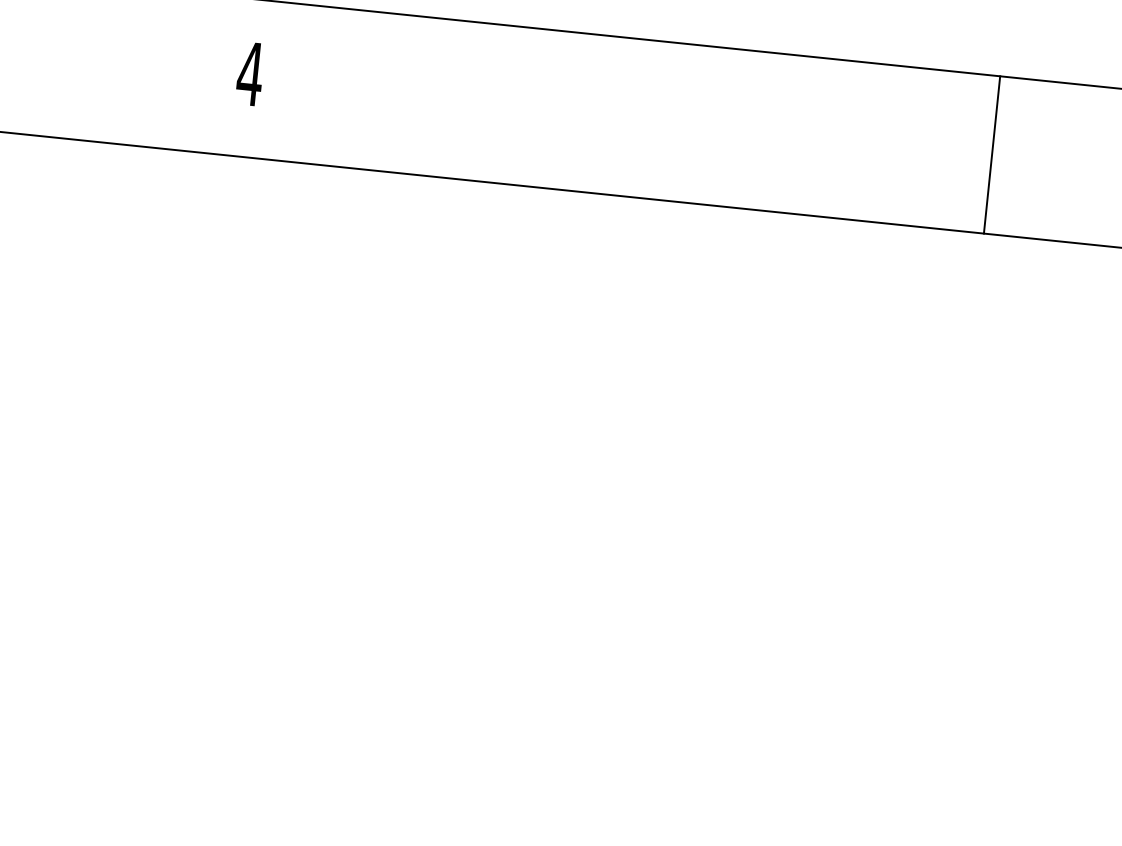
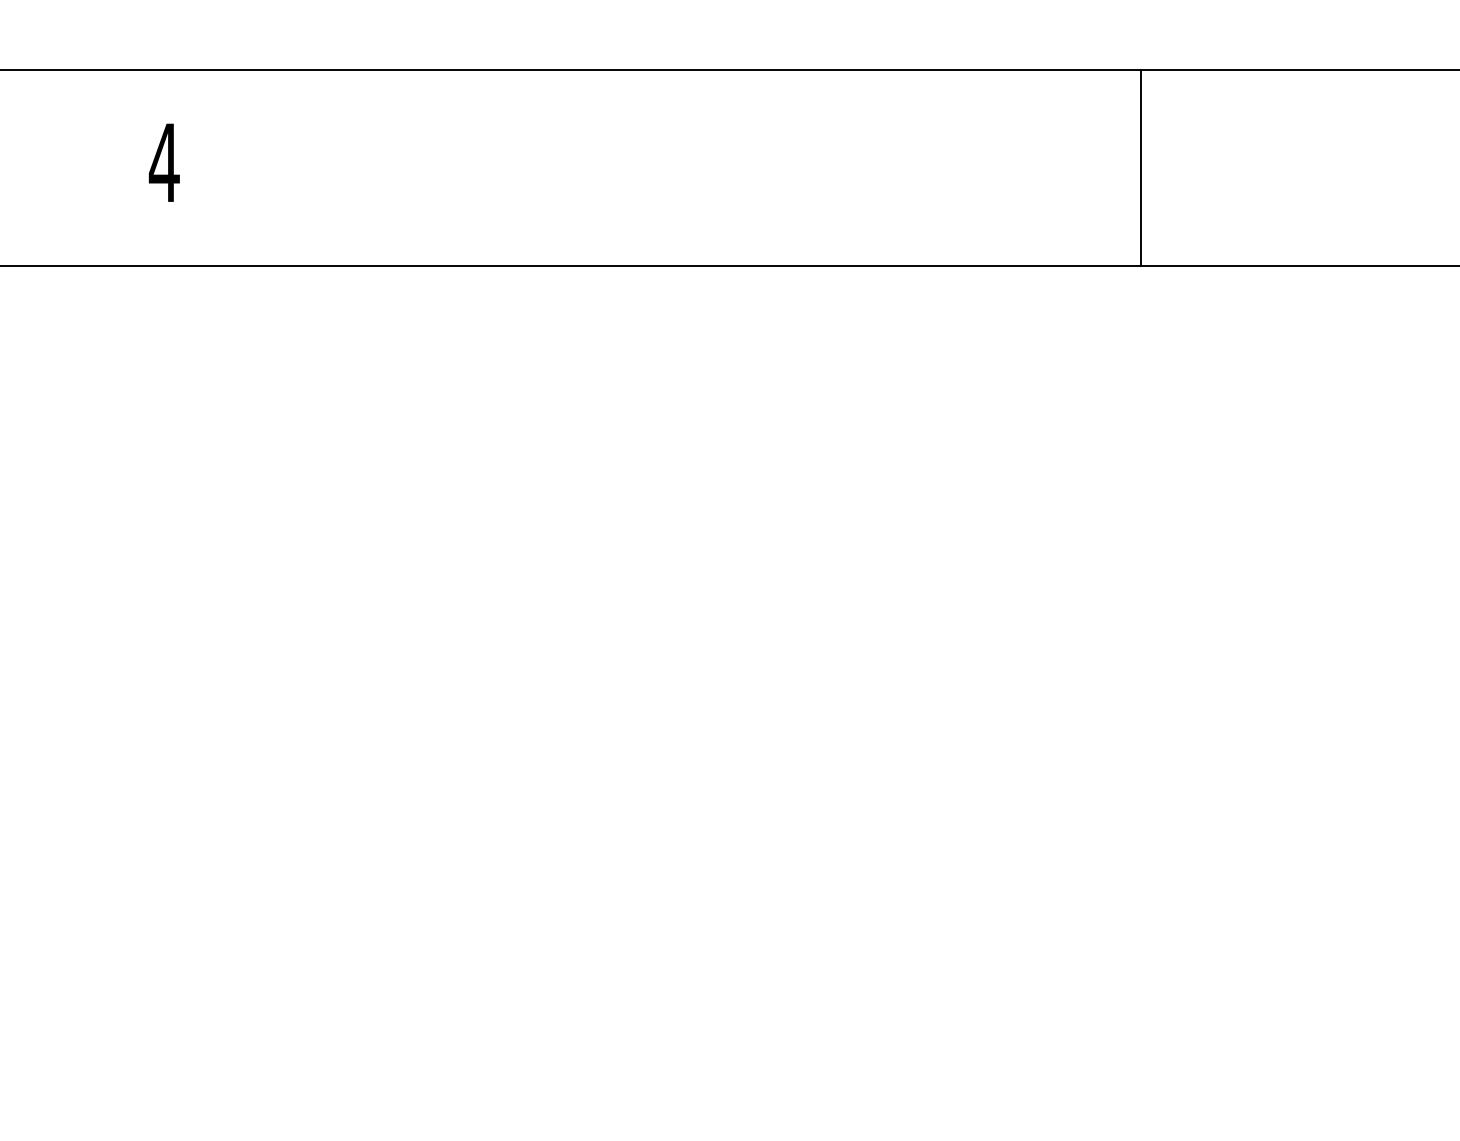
line: (991, 154) -> (1140, 167), moved

